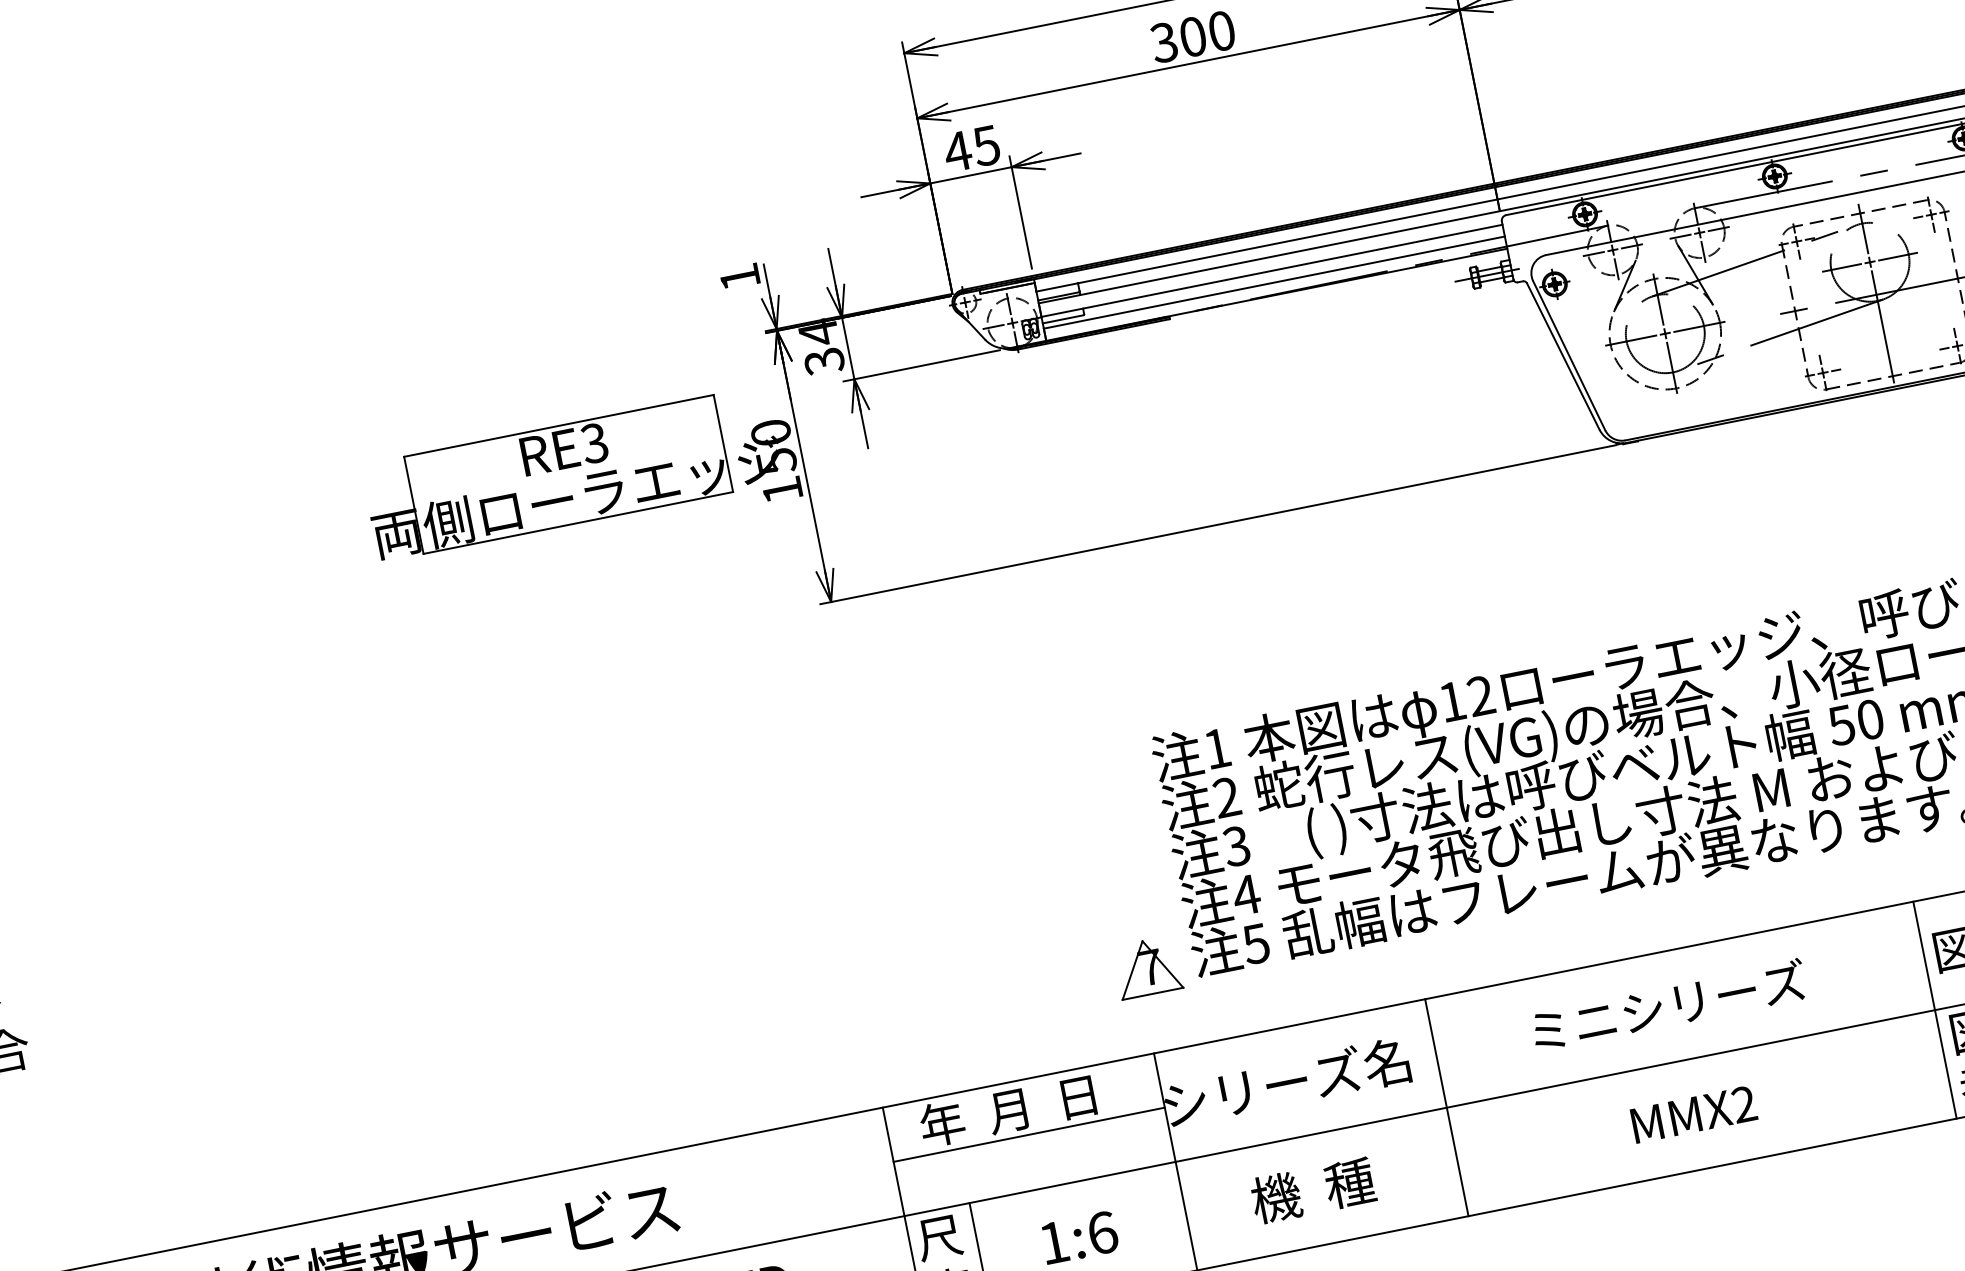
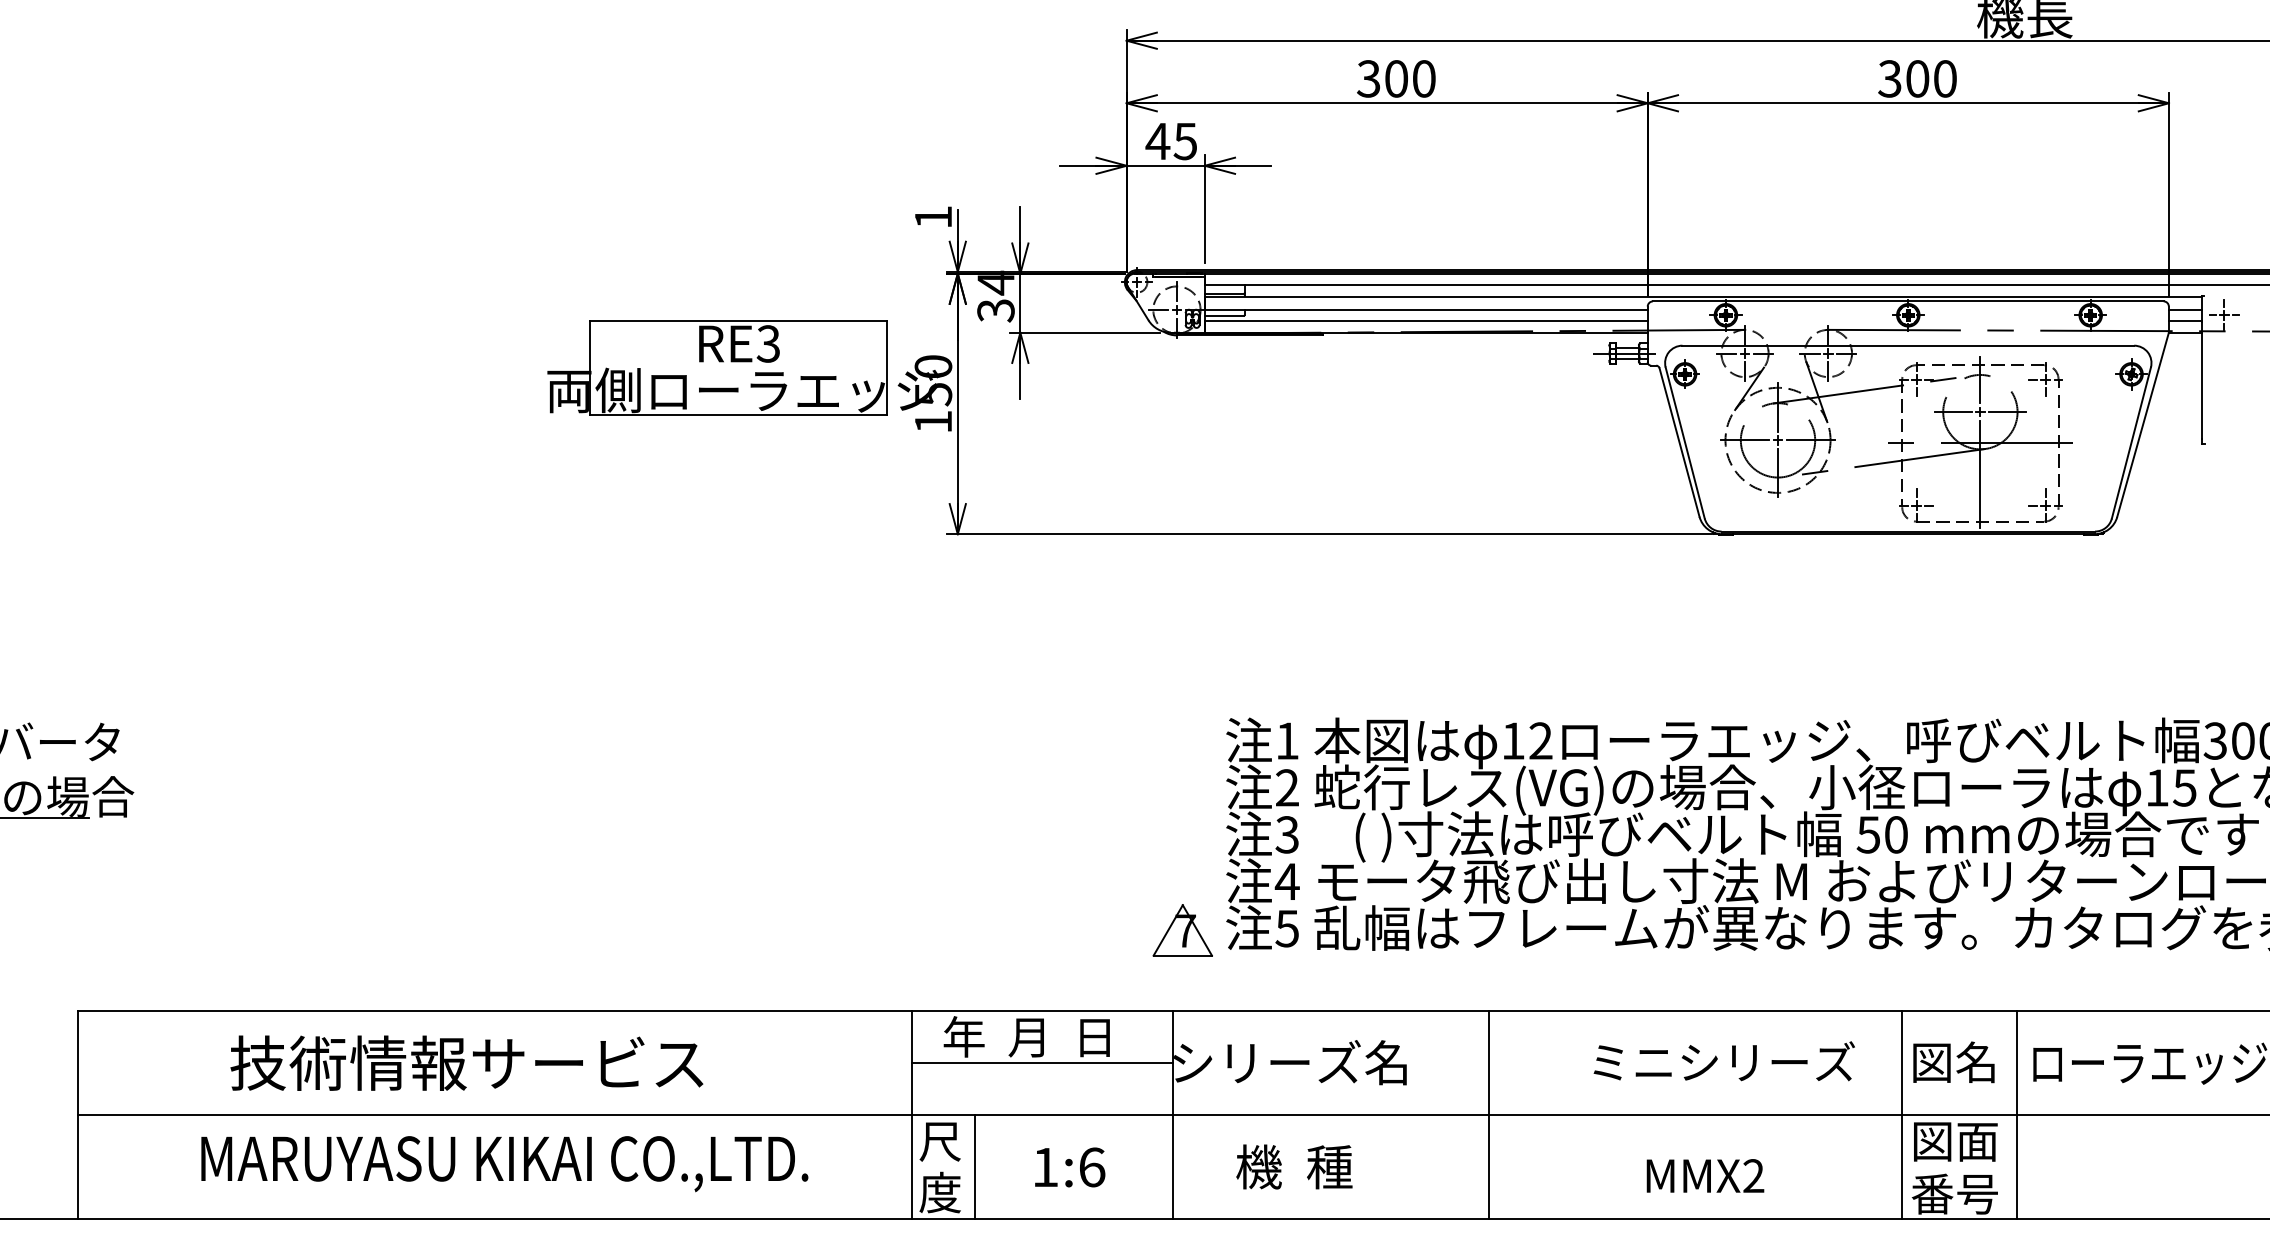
text: (1667, 1005) -> (1723, 1061), moved
line: (1446, 1106) -> (1489, 1114), moved
text: (1693, 1113) -> (1705, 1175), moved

